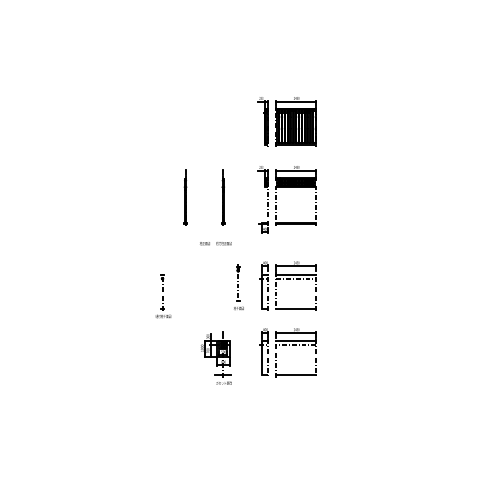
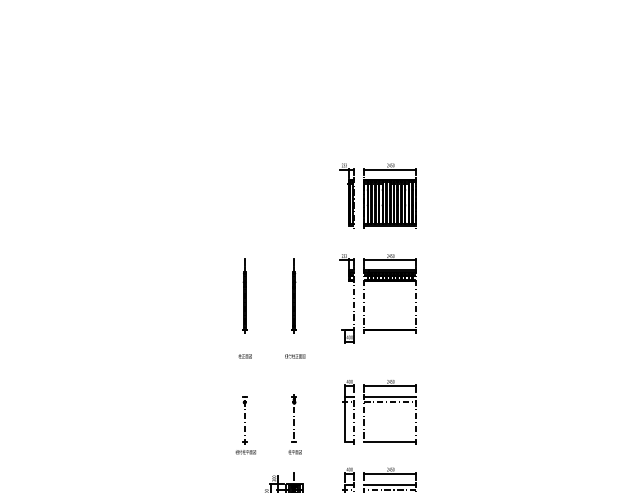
text: (204, 243) -> (244, 356), moved
part: (238, 287) -> (294, 424), moved
part: (163, 296) -> (245, 425), moved

